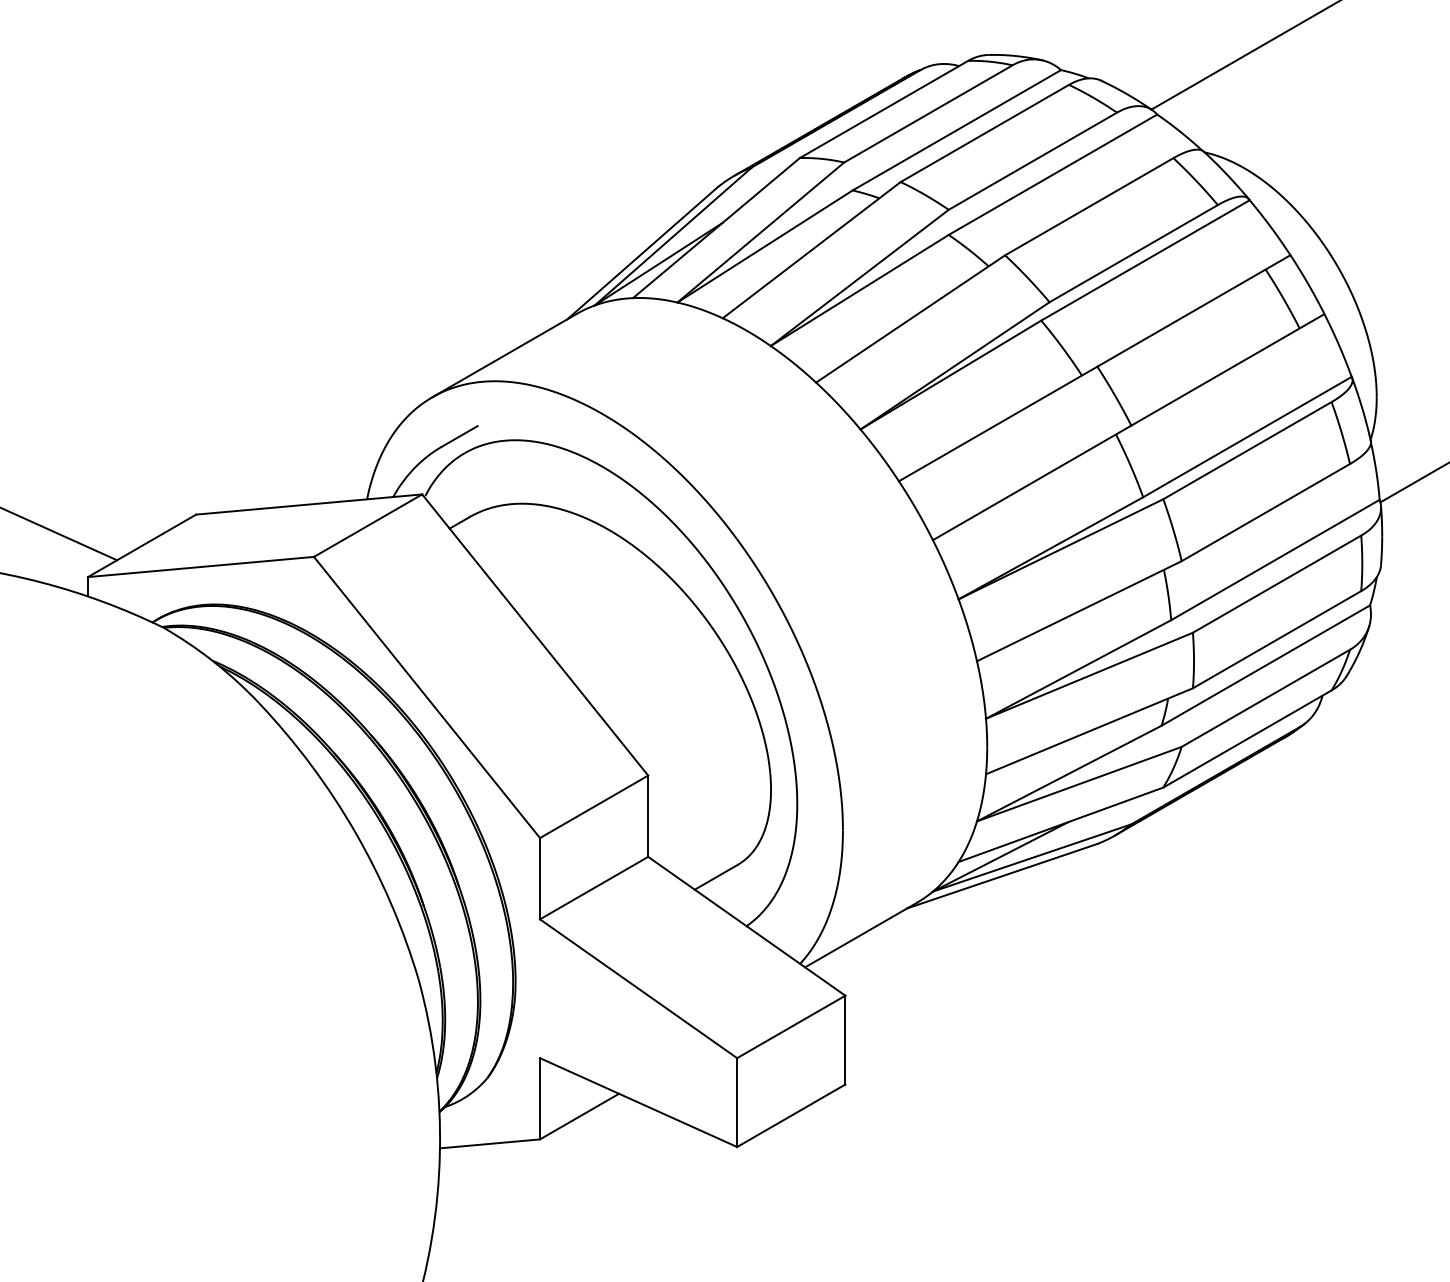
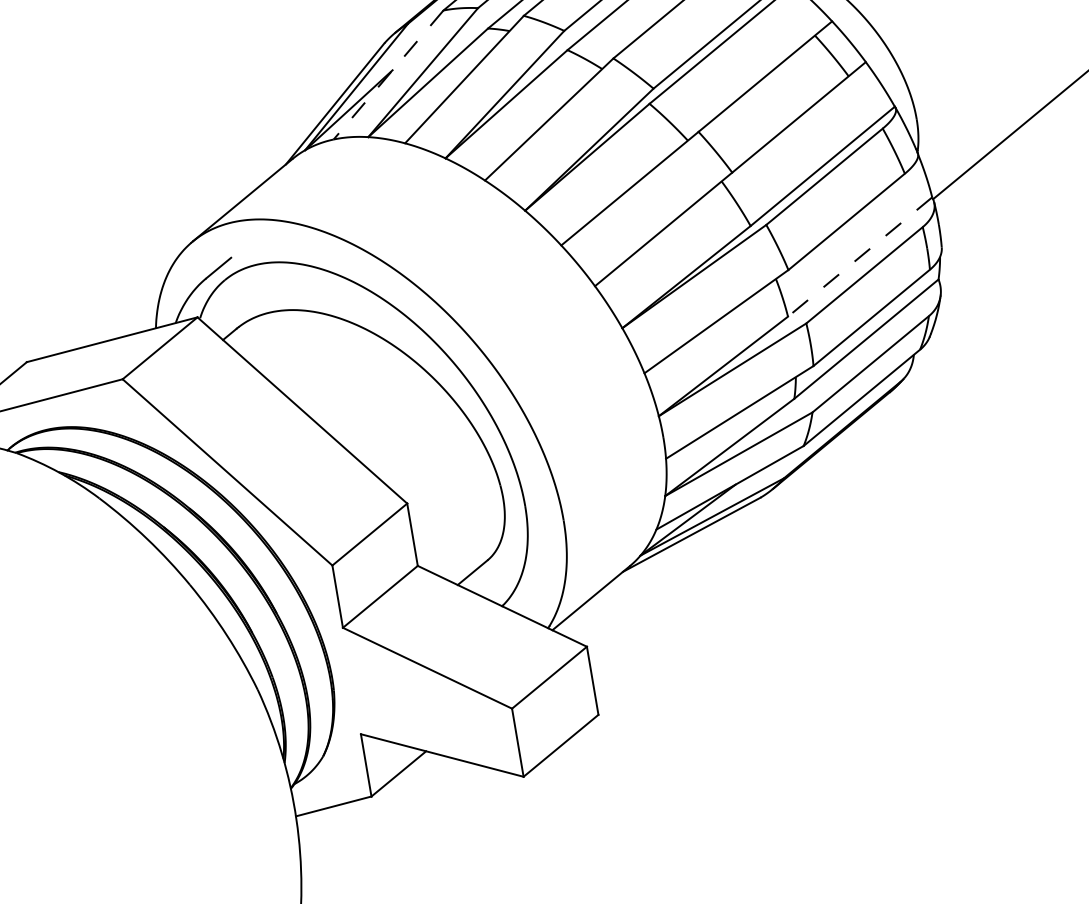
line: (716, 228) -> (388, 75), solid -> dashed
line: (1274, 560) -> (859, 257), solid -> dashed

